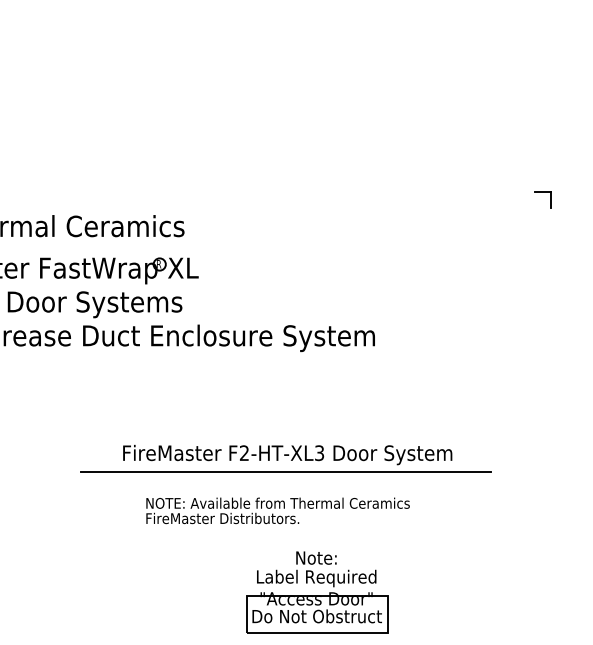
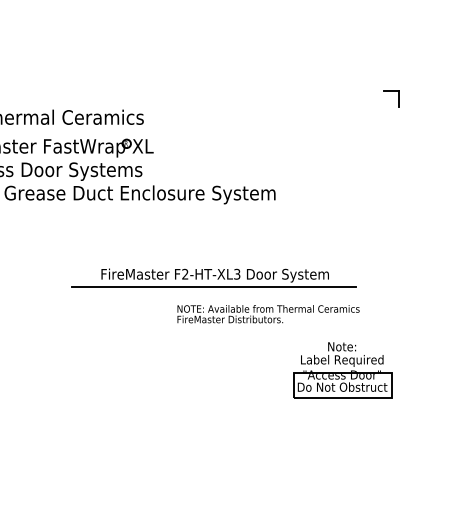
part: (542, 200) -> (391, 99), size x1.4
text: (277, 511) -> (268, 314), moved
part: (317, 592) -> (342, 370), moved

